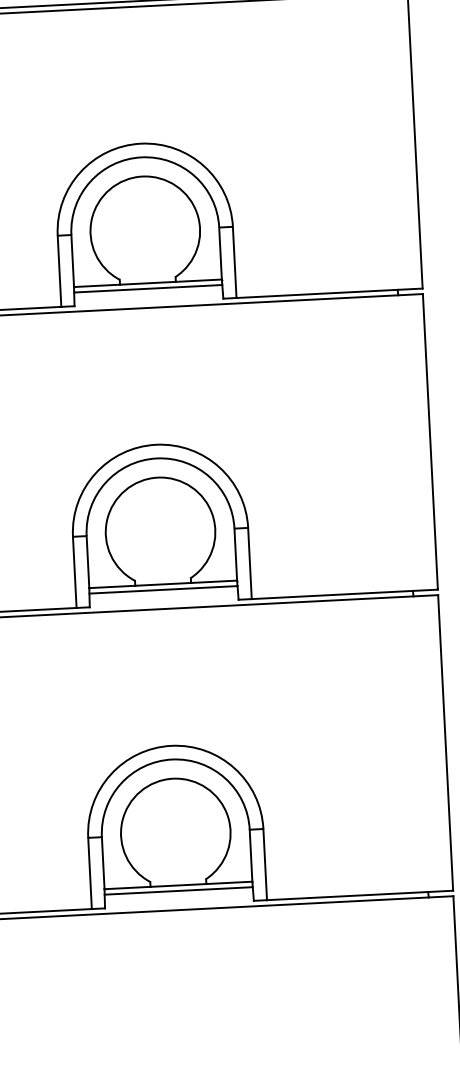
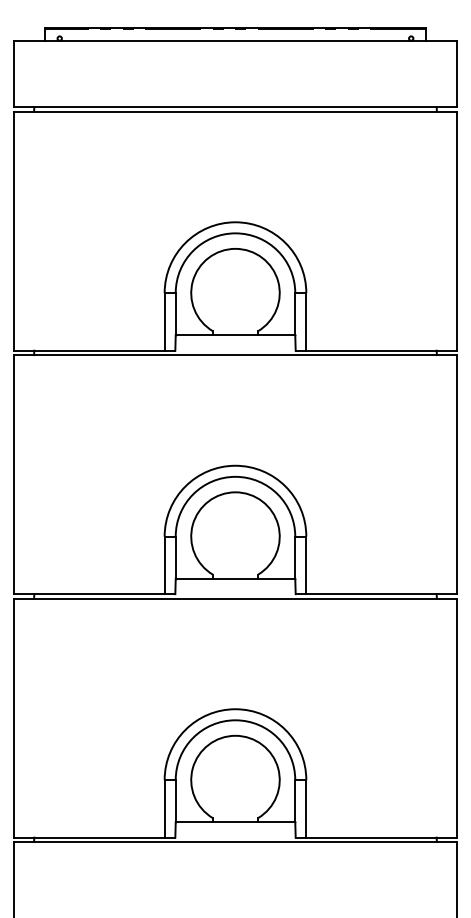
line: (148, 288) -> (235, 339), removed
line: (163, 590) -> (235, 583), removed
line: (178, 890) -> (235, 826), removed

